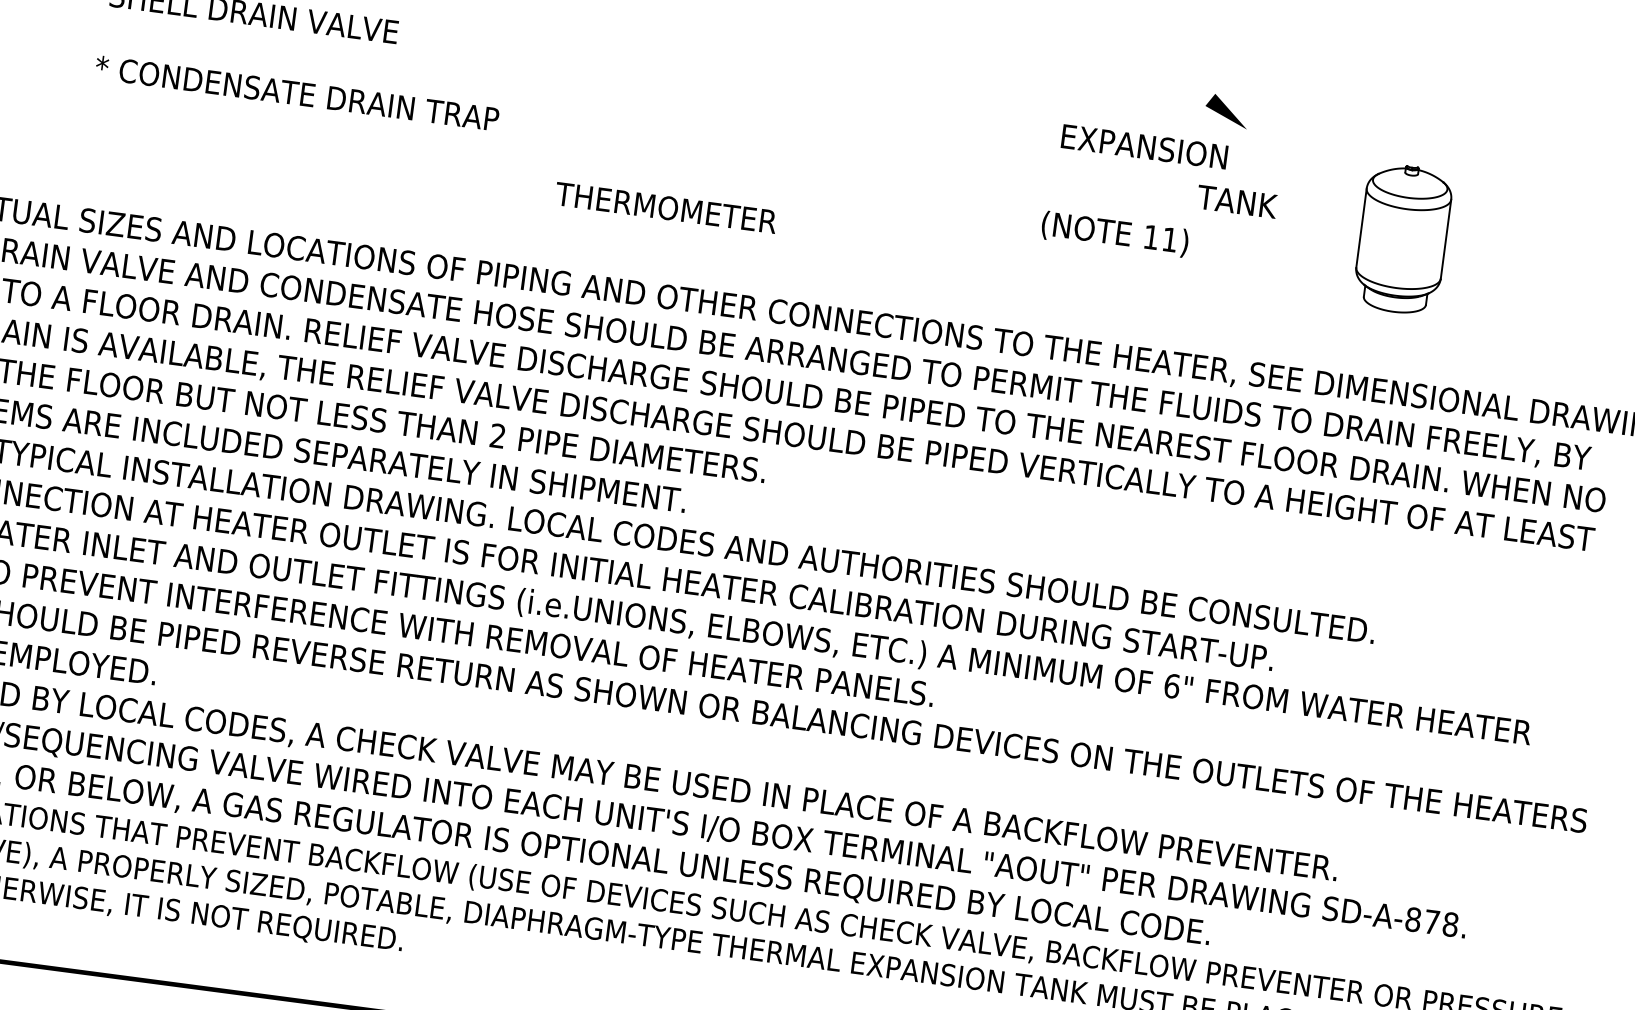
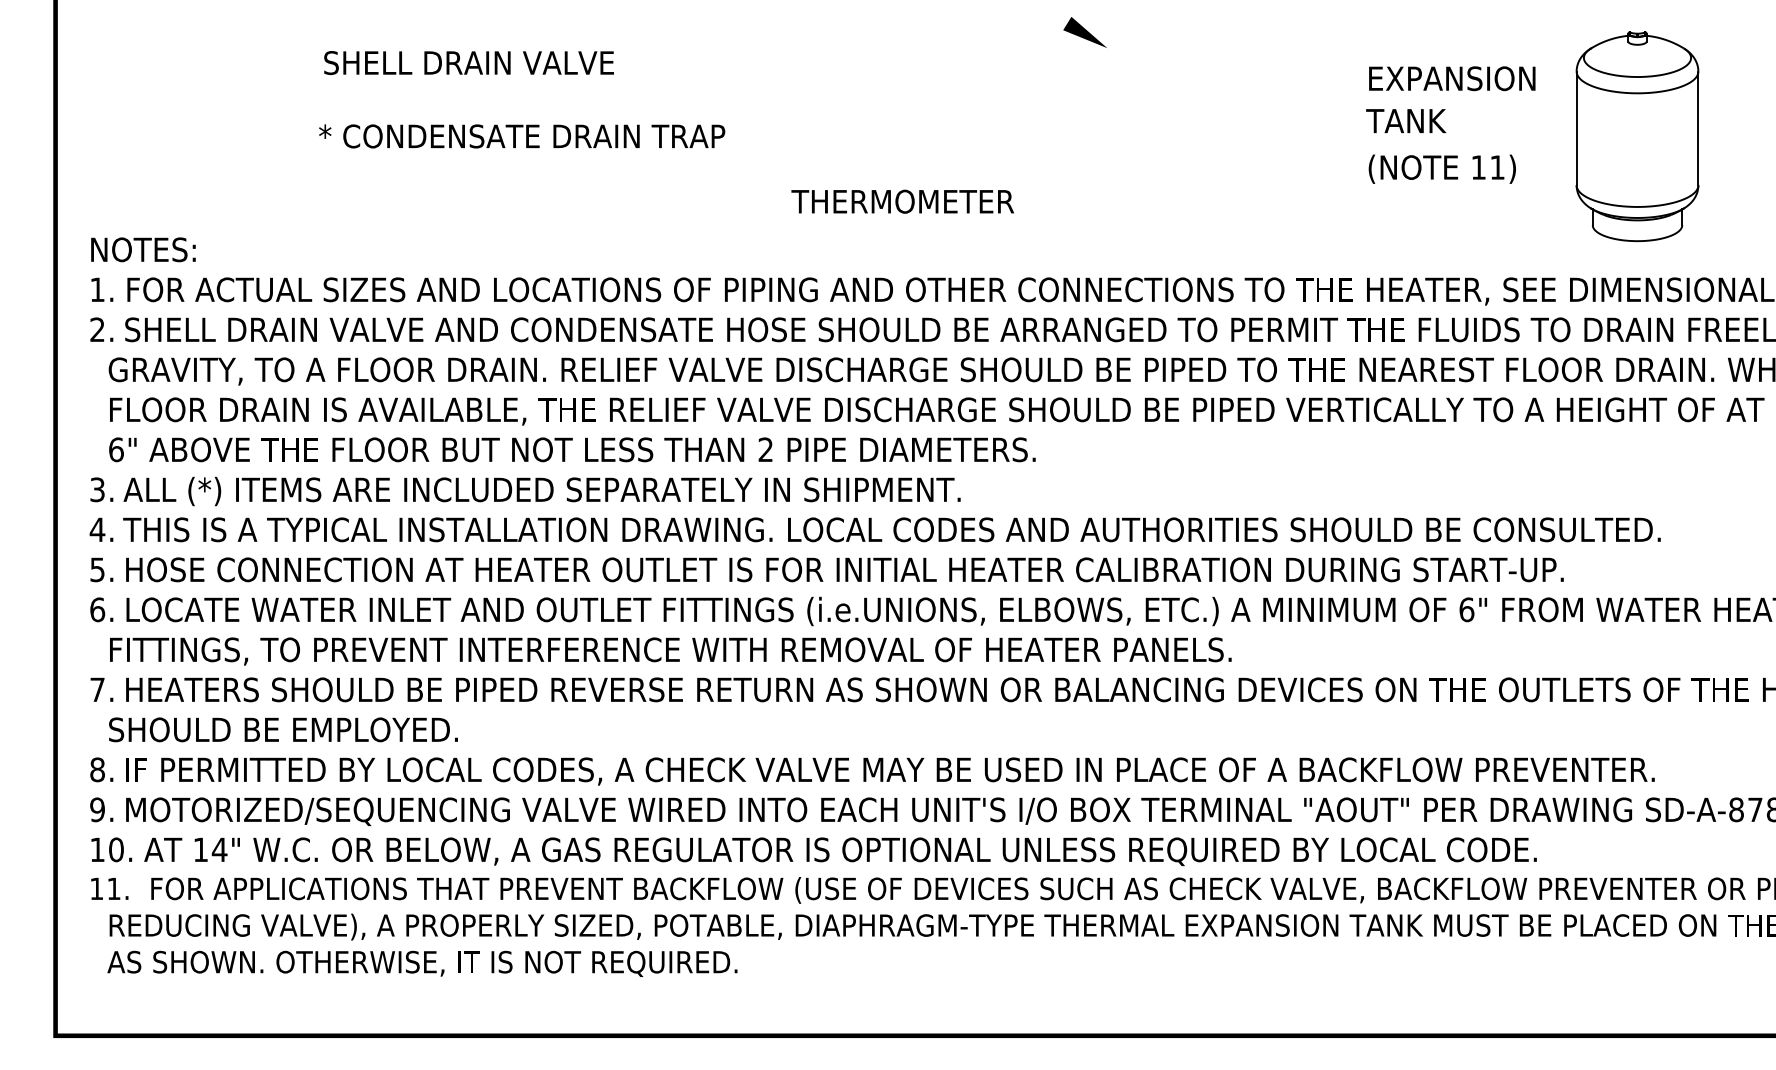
part: (1226, 111) -> (1084, 32), moved
text: (1144, 146) -> (1452, 78), moved
text: (1237, 201) -> (1406, 120), moved
text: (1114, 233) -> (1441, 168), moved
part: (1403, 239) -> (1637, 136), size x1.43

